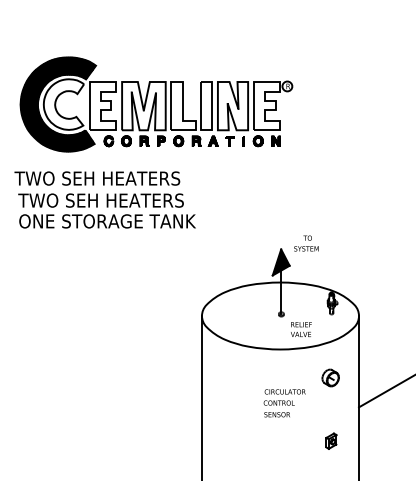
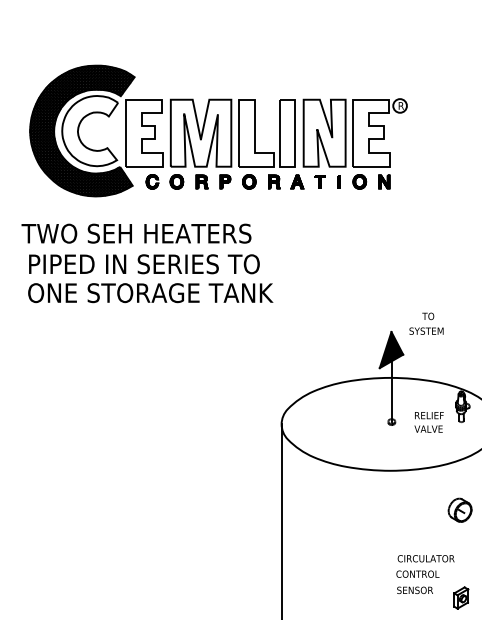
text: (102, 200) -> (143, 264), TWO SEH HEATERS -> PIPED IN SERIES TO
text: (301, 329) -> (429, 422), moved
text: (284, 403) -> (425, 574), moved

